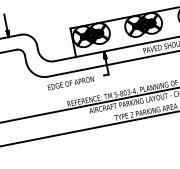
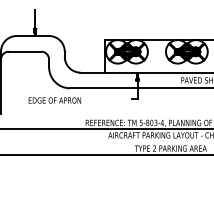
text: (70, 83) -> (54, 100), moved

